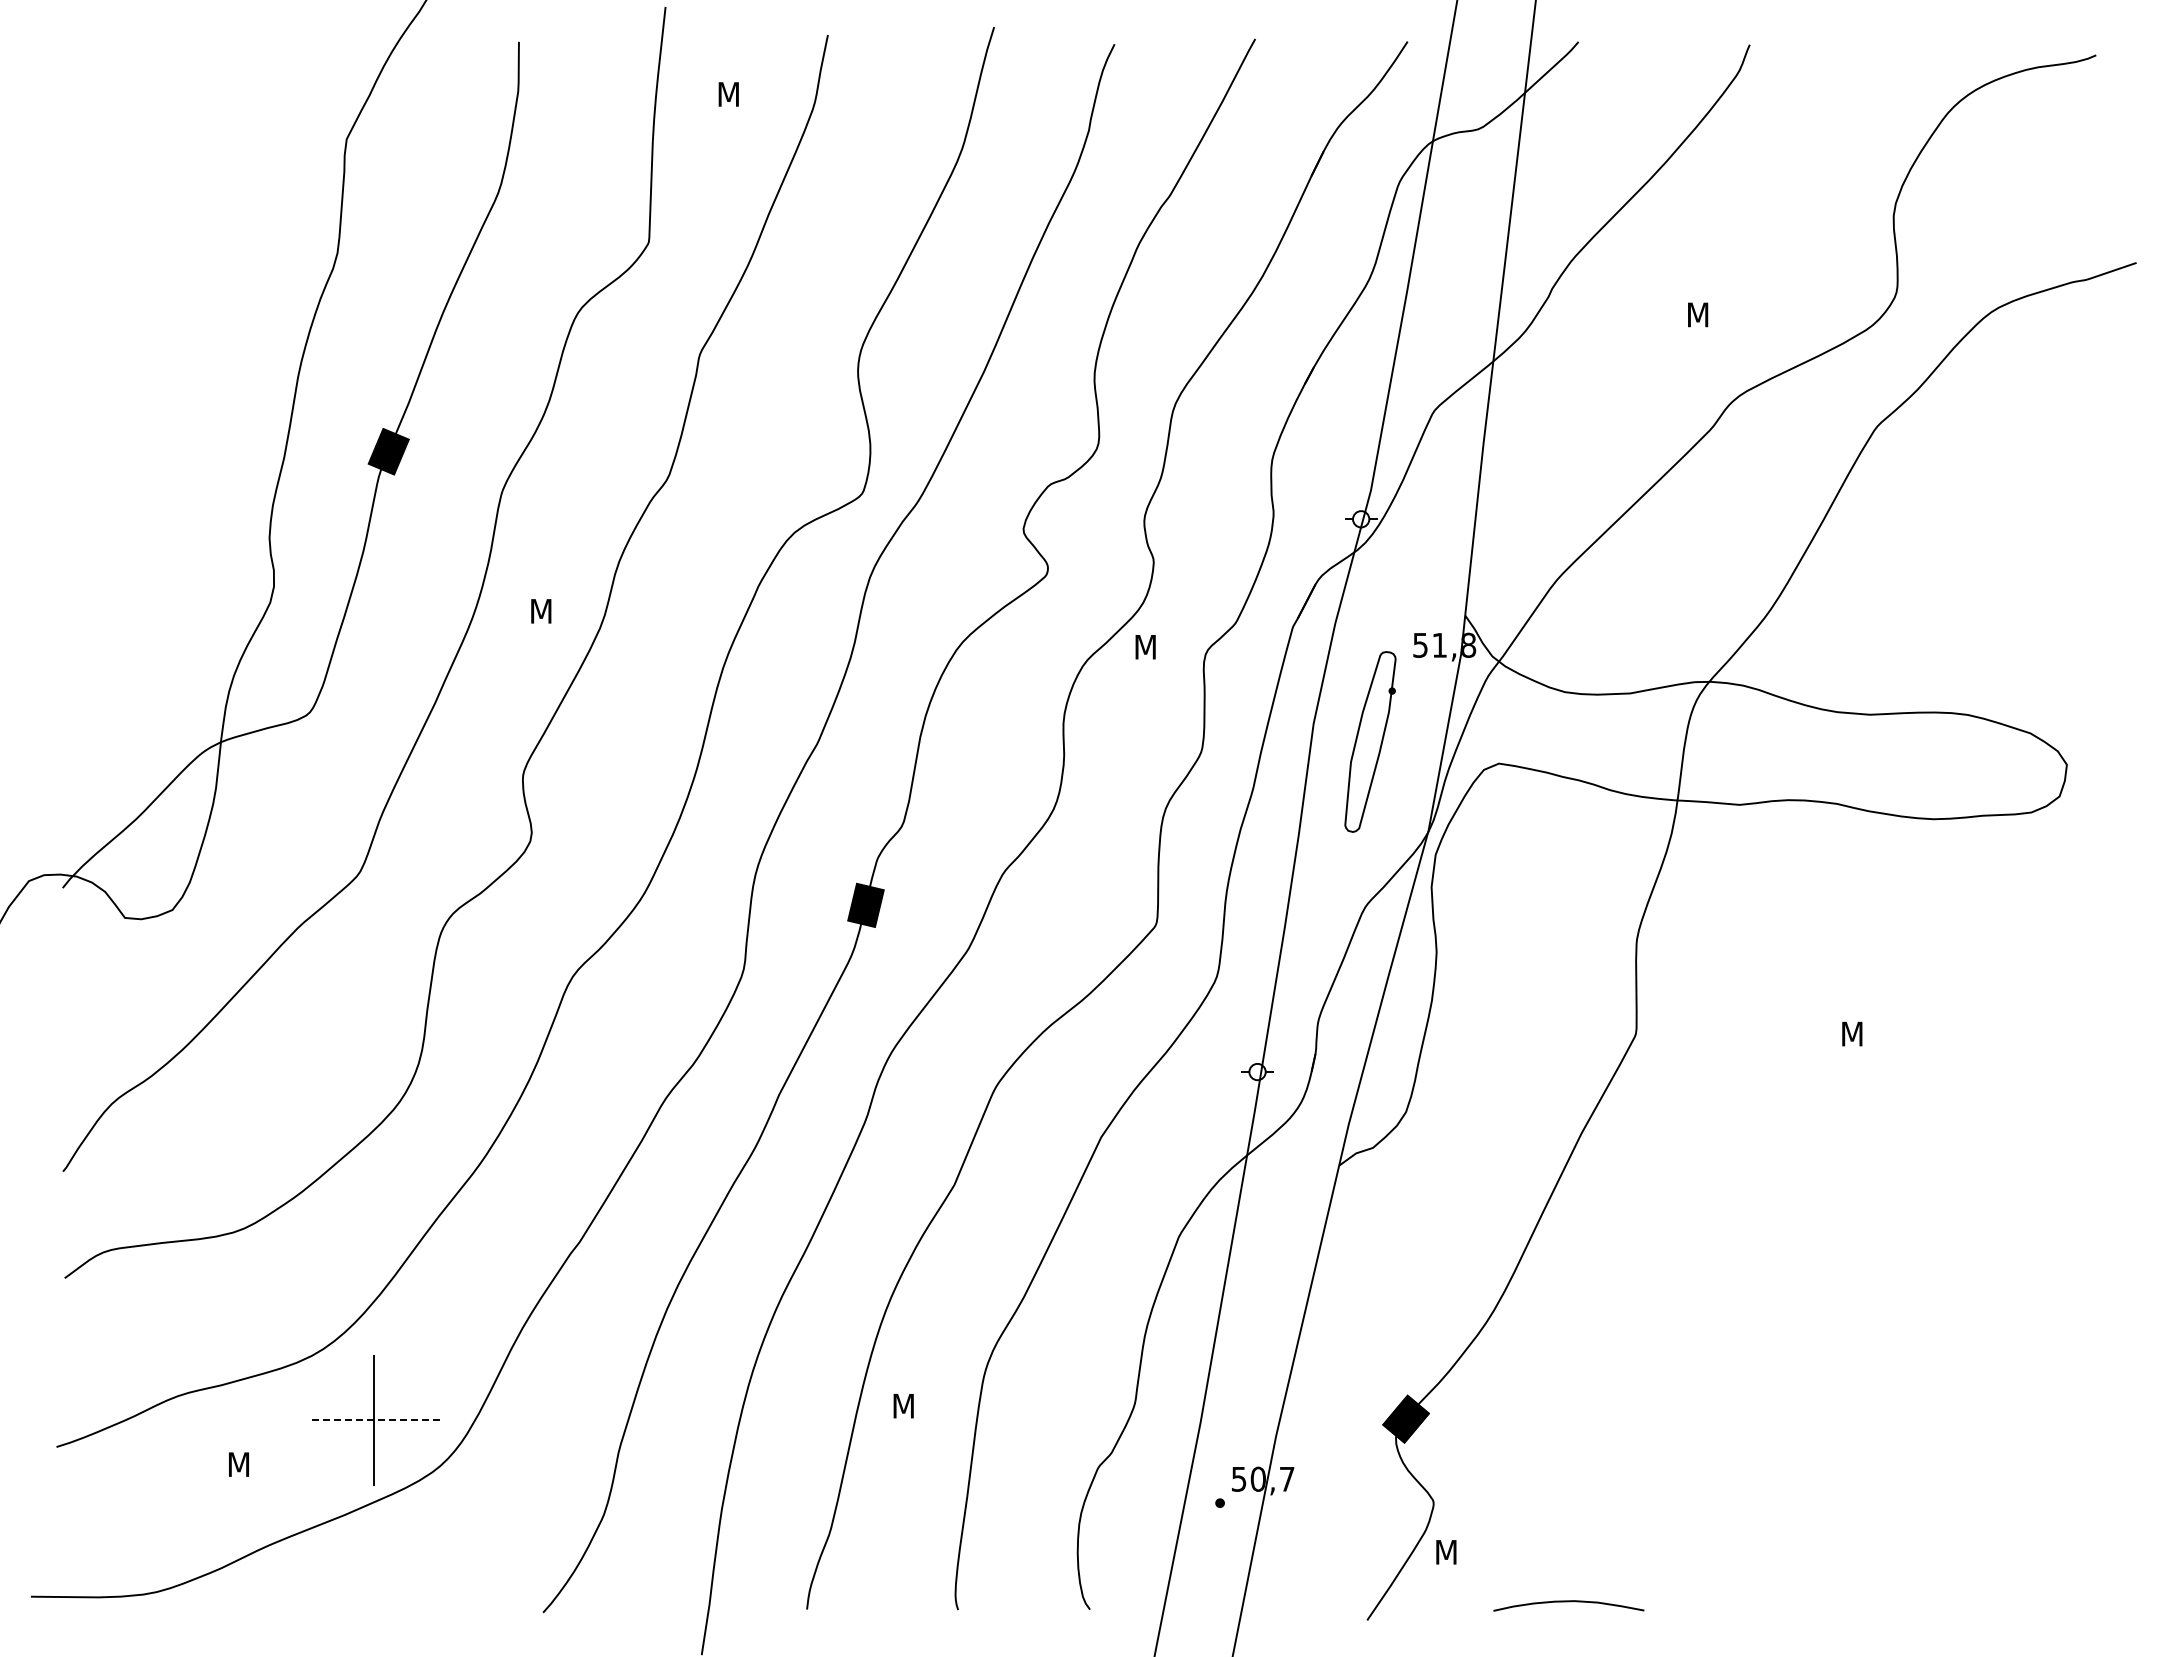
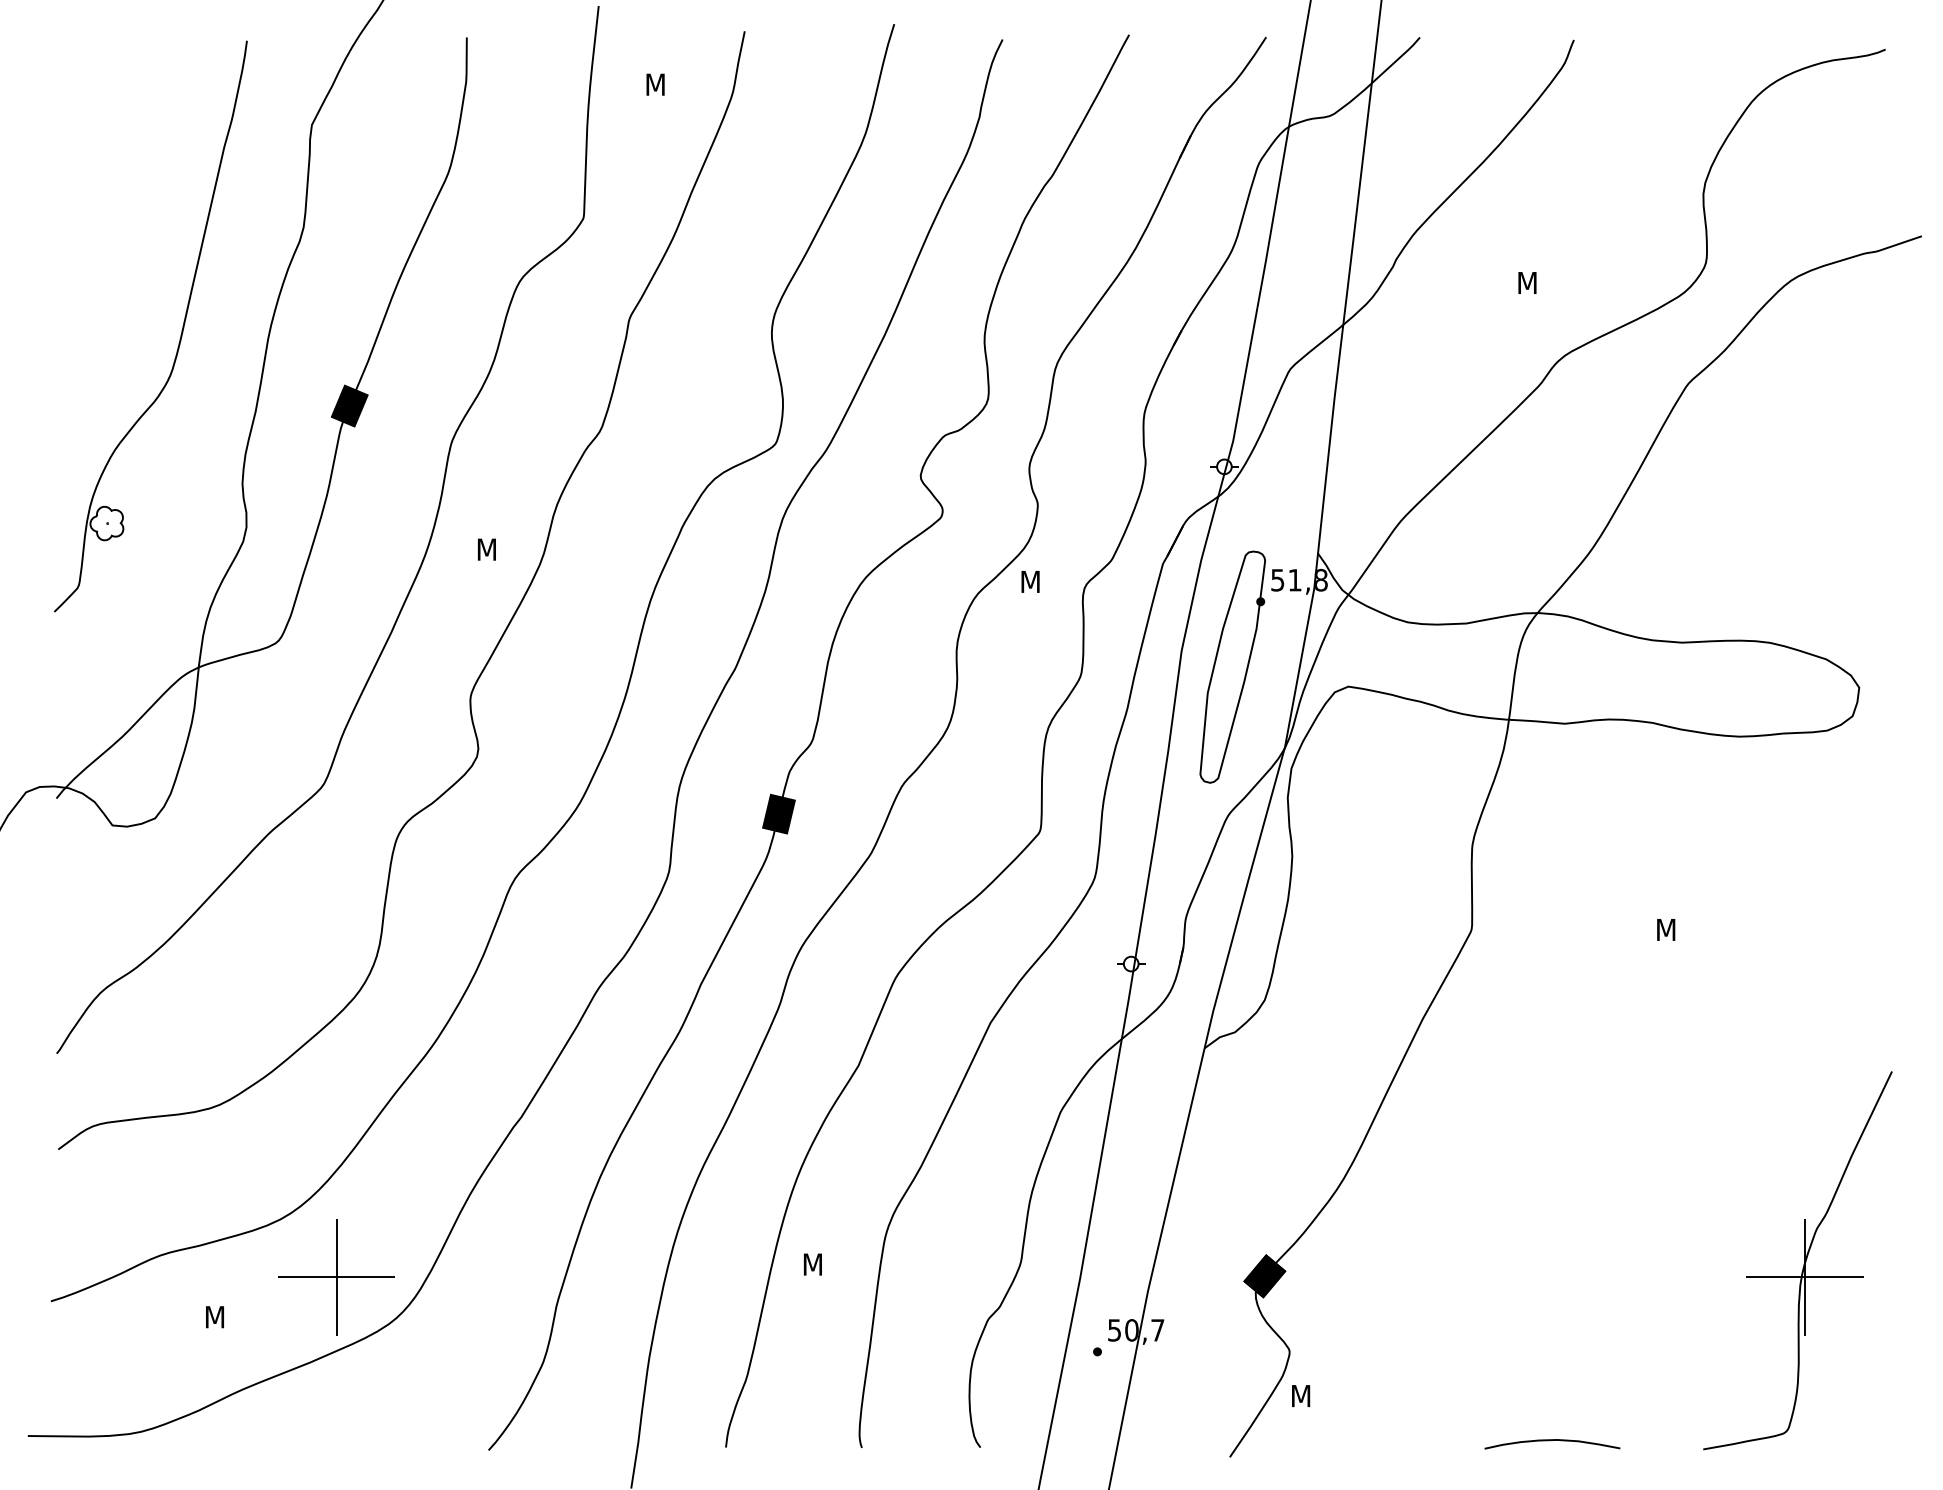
part: (201, 369) -> (181, 332), added
part: (1370, 741) -> (1232, 666), size x1.43
part: (2005, 1404) -> (1803, 1263), added
line: (373, 1420) -> (336, 1277), dashed -> solid
curve: (1568, 1602) -> (1552, 1441), moved

